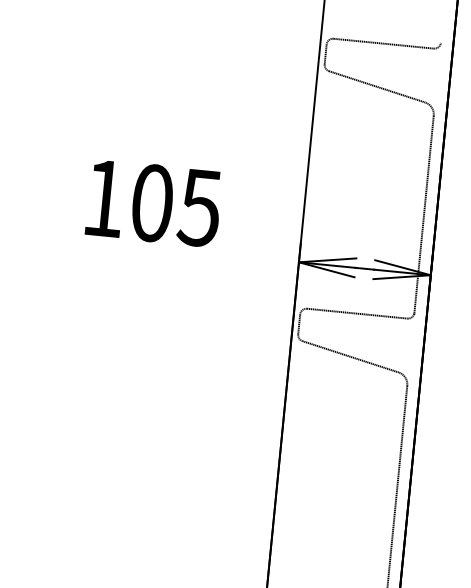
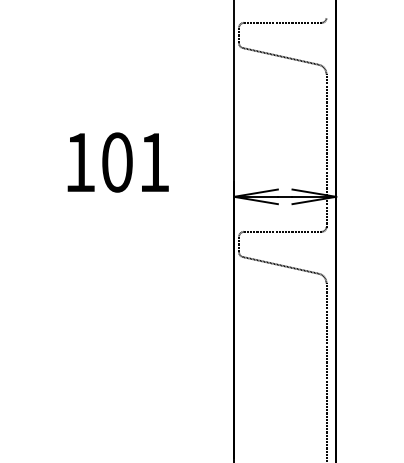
text: (199, 207) -> (153, 162), 105 -> 101

